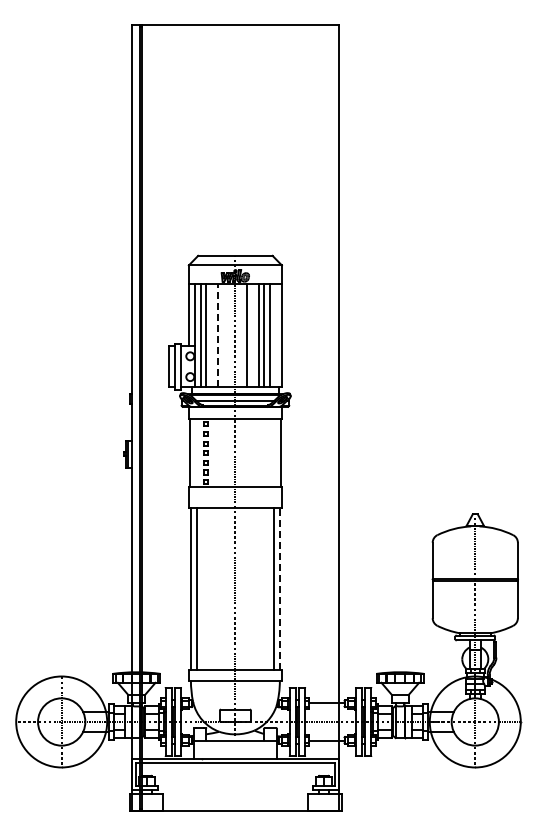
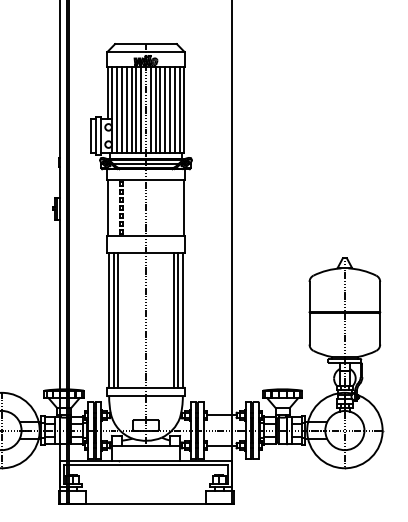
line: (212, 335) -> (127, 110), added
line: (218, 335) -> (131, 110), dashed -> solid
line: (223, 335) -> (136, 110), added
line: (229, 335) -> (141, 110), added
line: (241, 335) -> (151, 110), added
line: (252, 335) -> (160, 110), added
line: (275, 335) -> (179, 110), added
line: (279, 588) -> (182, 319), dashed -> solid
line: (202, 589) -> (118, 320), added
line: (268, 589) -> (173, 320), added

